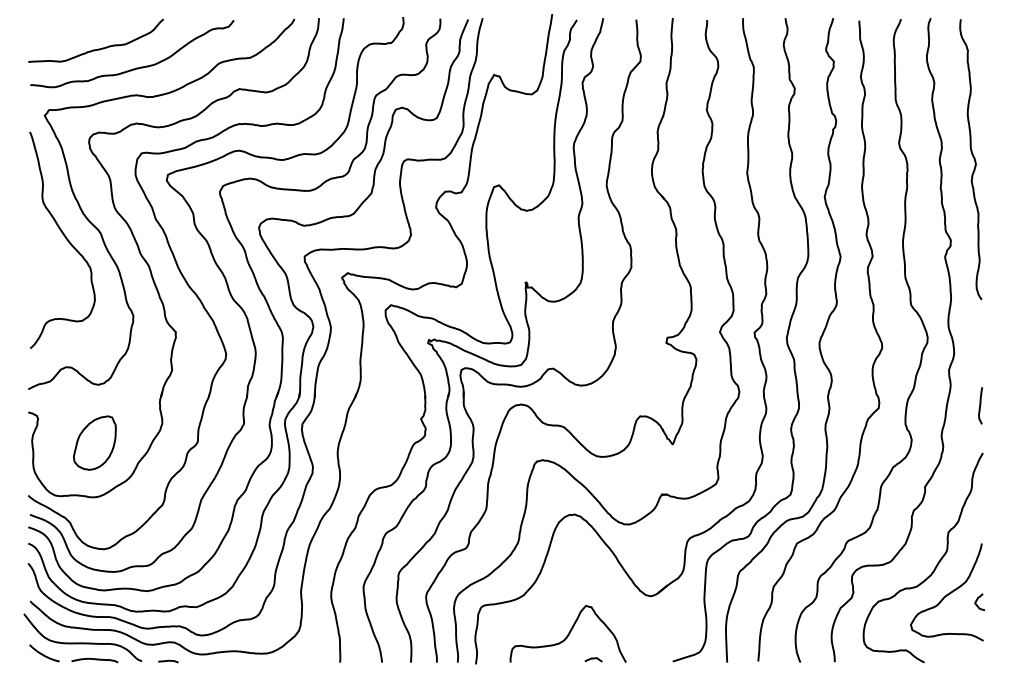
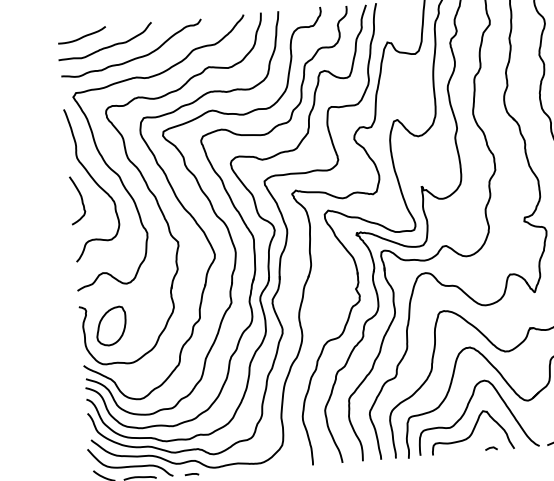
curve: (63, 31) -> (81, 36), added
curve: (44, 261) -> (81, 199), added
part: (94, 442) -> (111, 325), moved
curve: (561, 605) -> (465, 412), added

